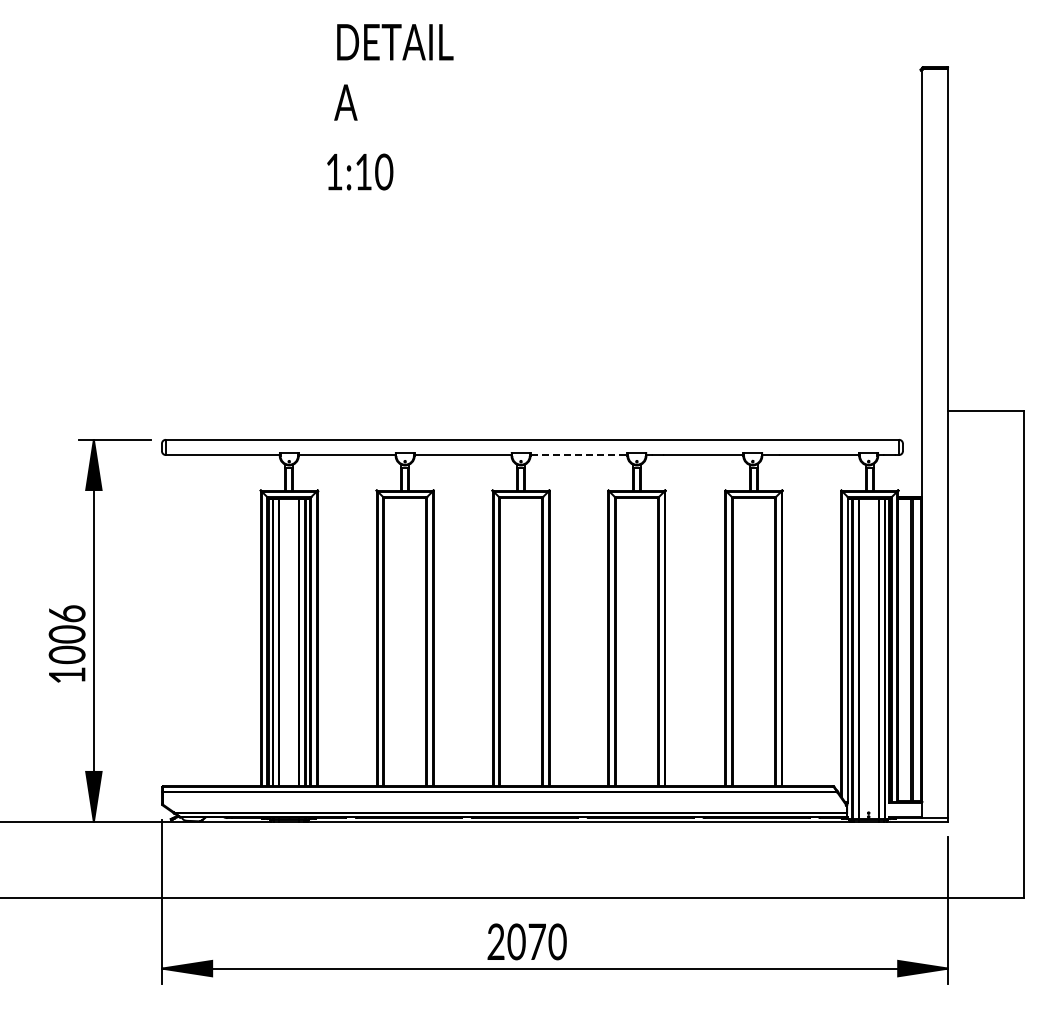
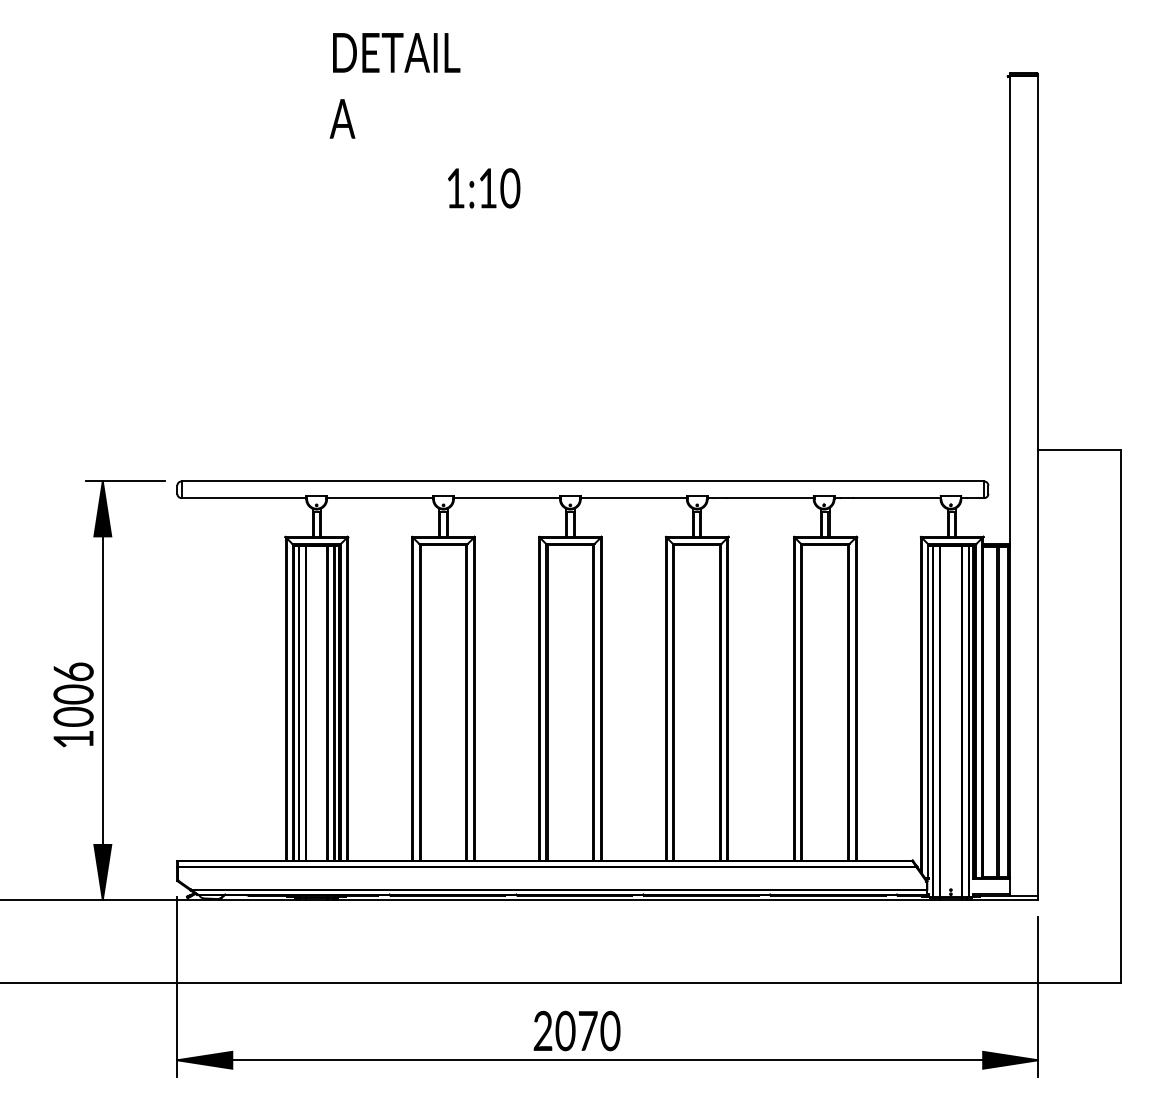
text: (393, 72) -> (394, 85), moved
text: (360, 171) -> (484, 187), moved
line: (579, 455) -> (634, 498), dashed -> solid

